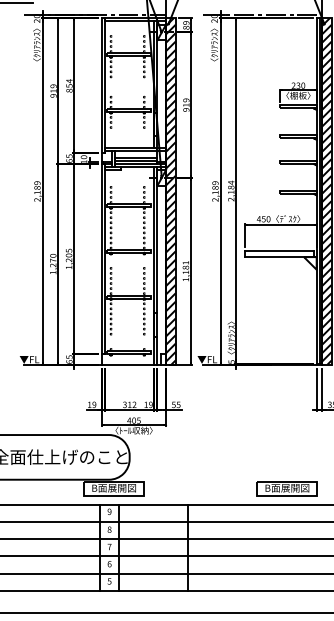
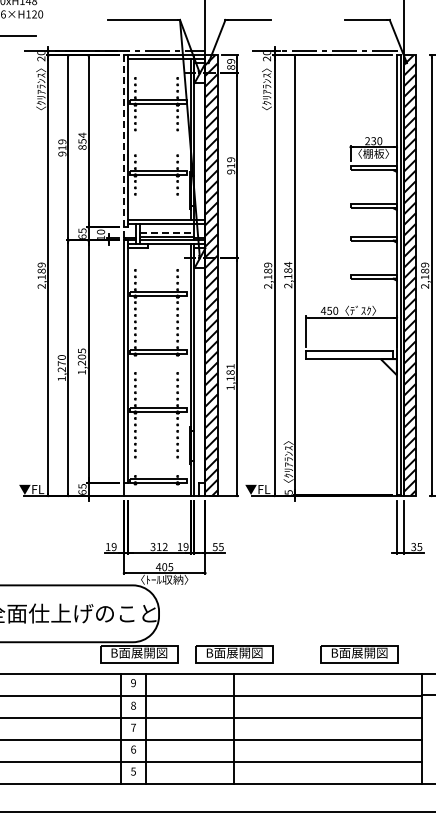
line: (101, 89) -> (123, 146), solid -> dashed
line: (136, 157) -> (167, 232), solid -> dashed
part: (188, 489) -> (234, 654), added

